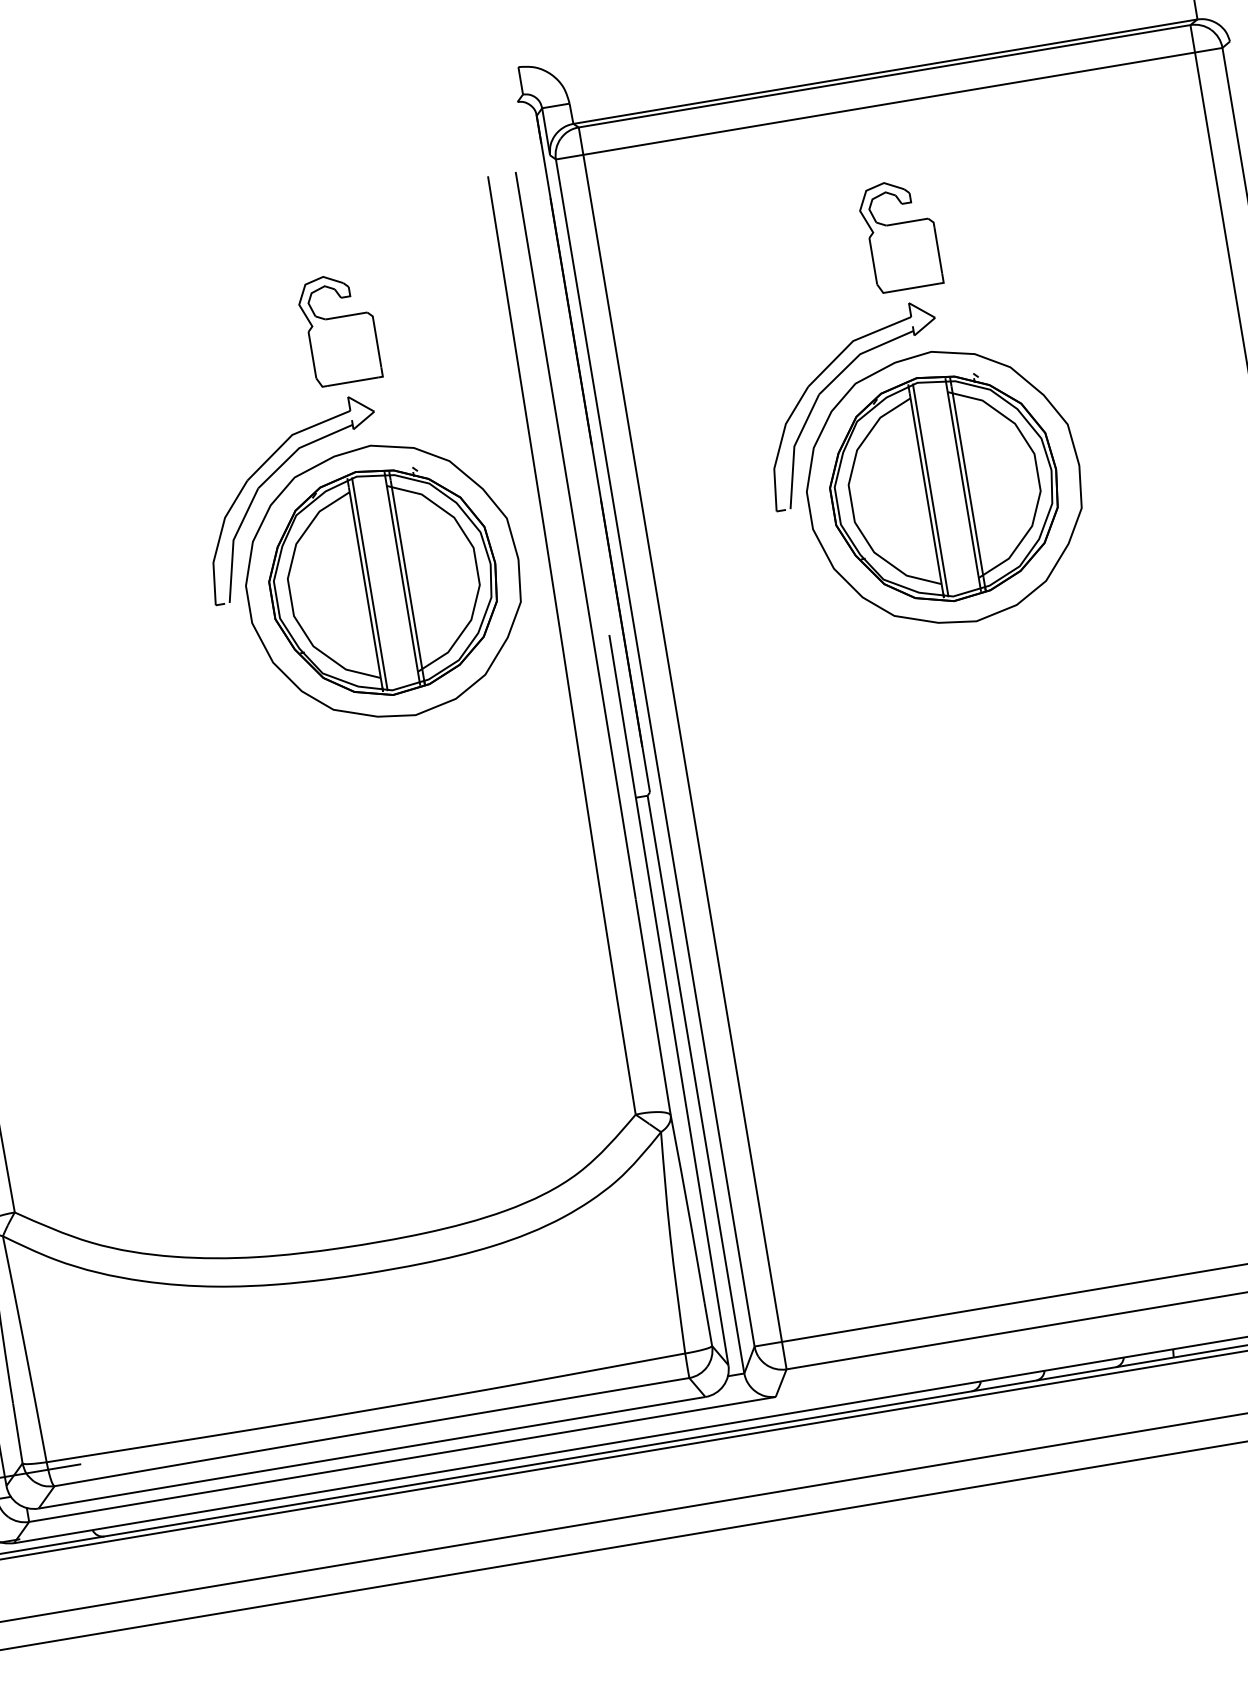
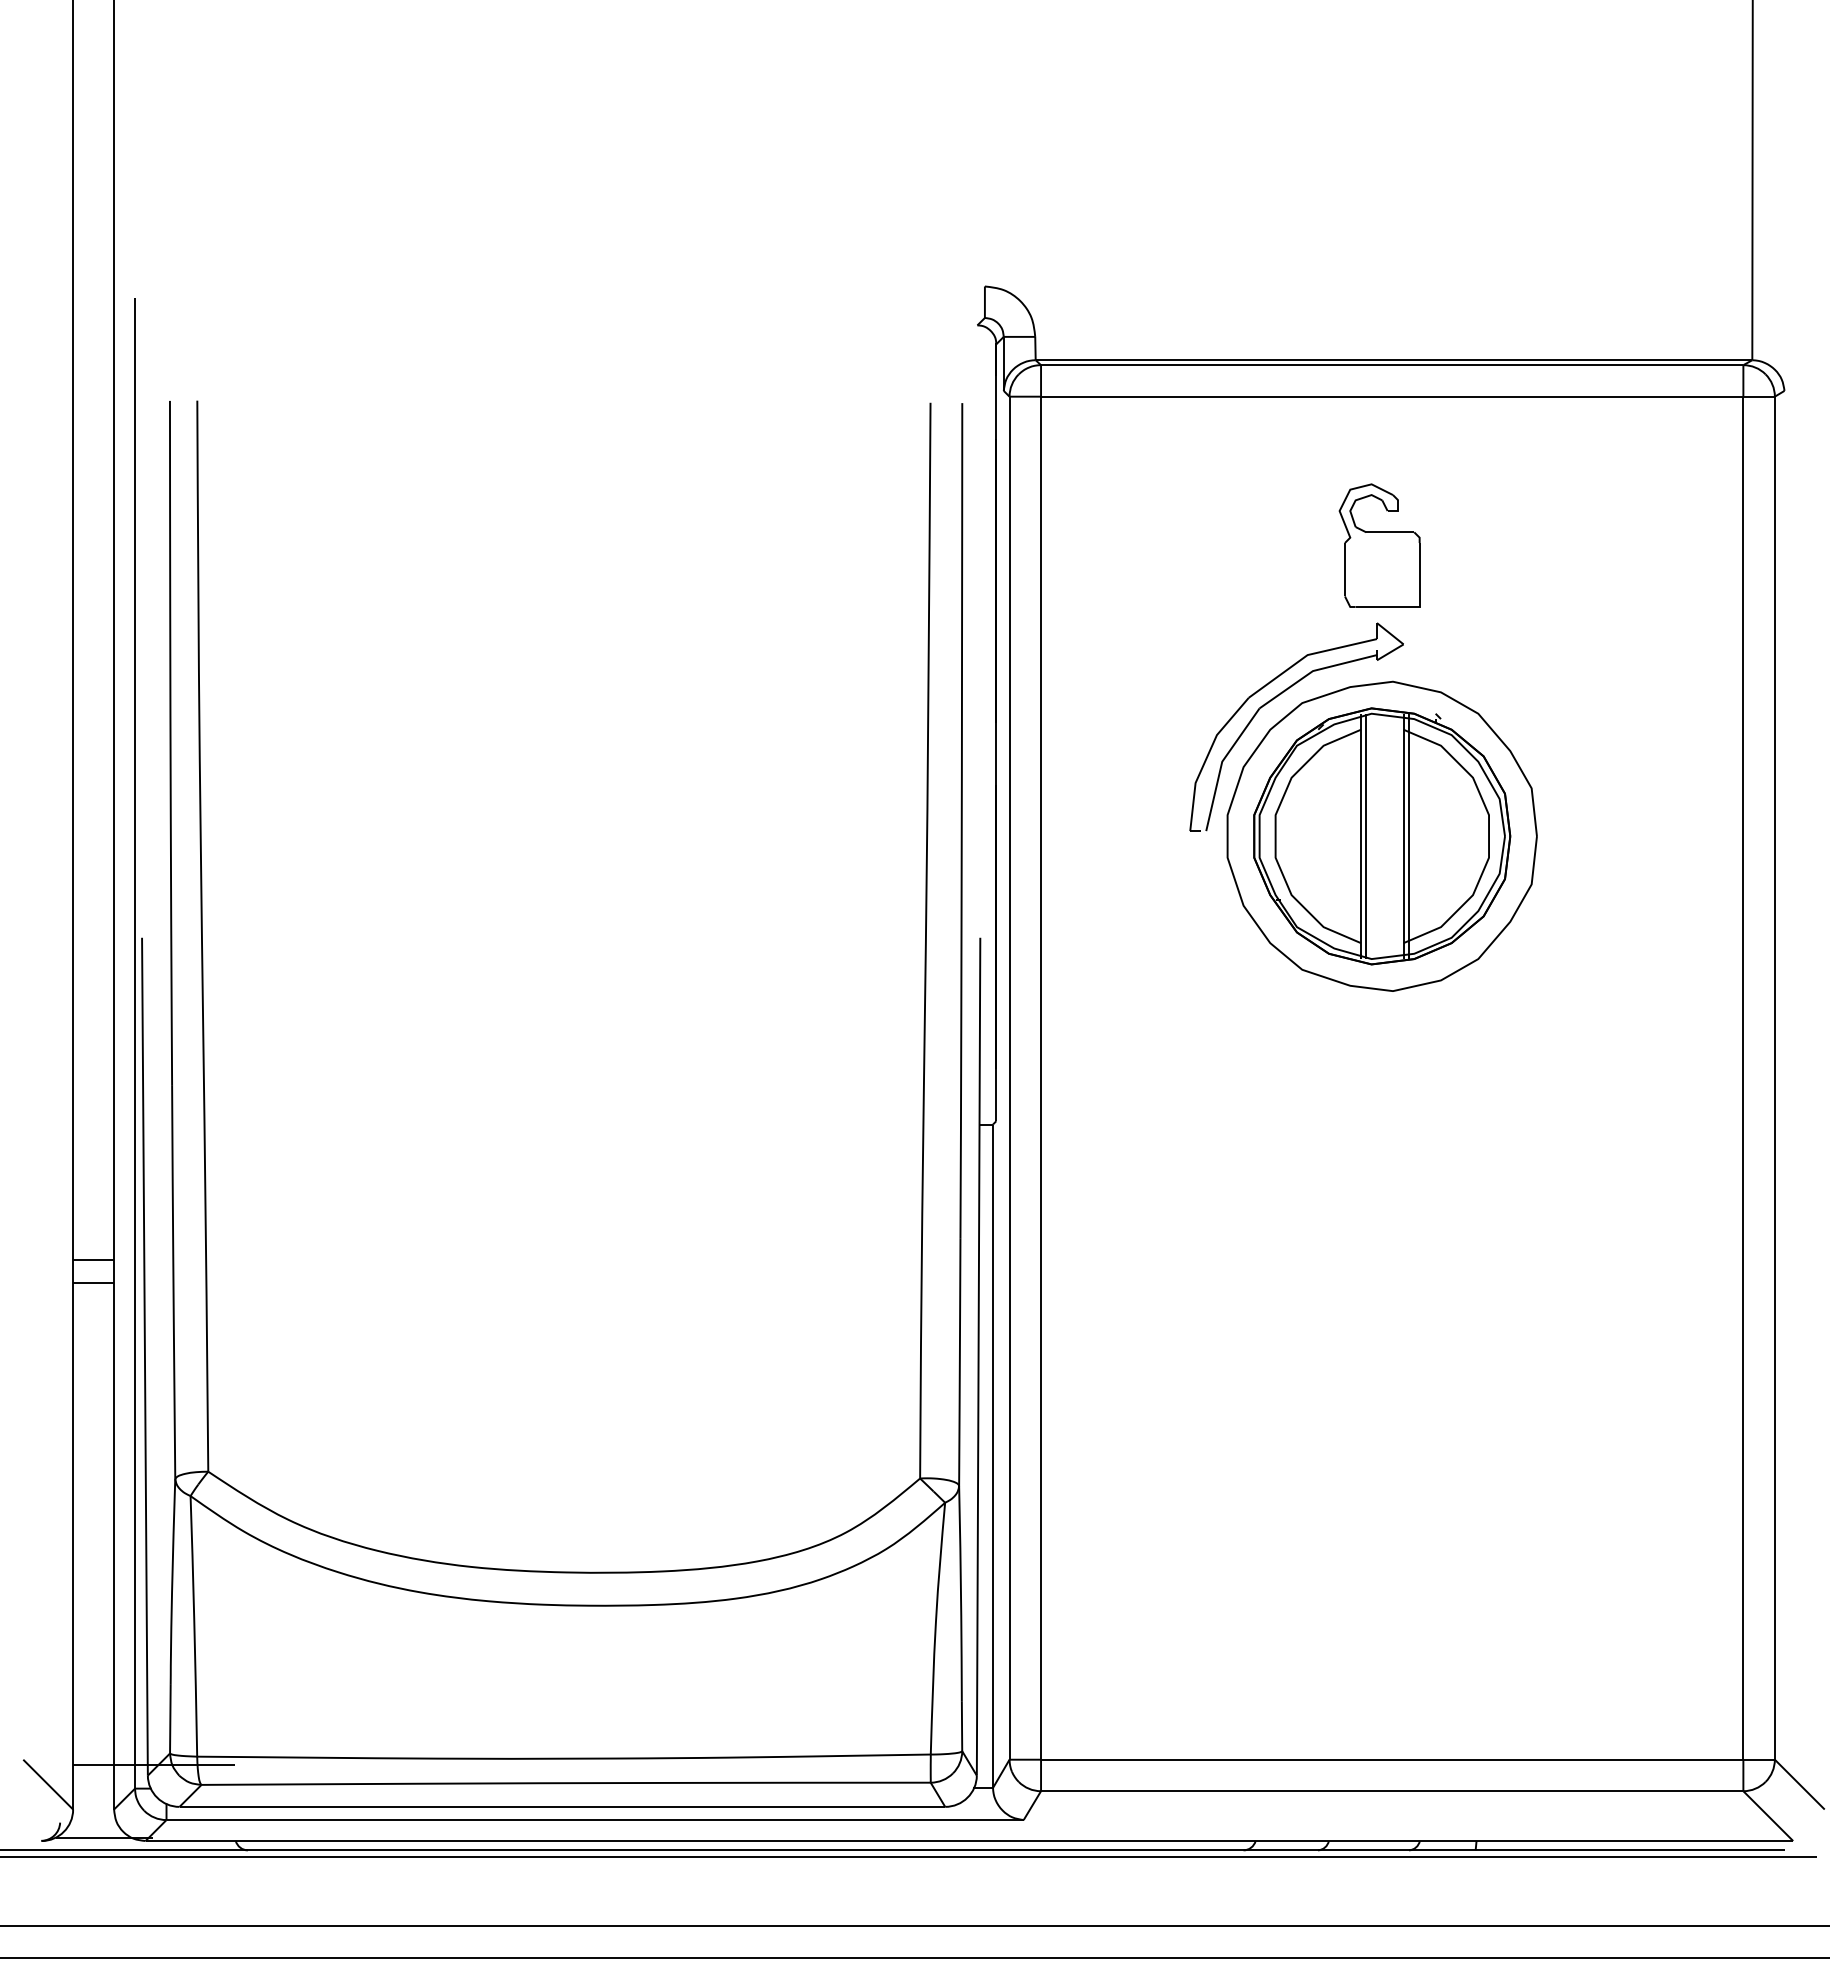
part: (353, 498) -> (719, 737), removed

